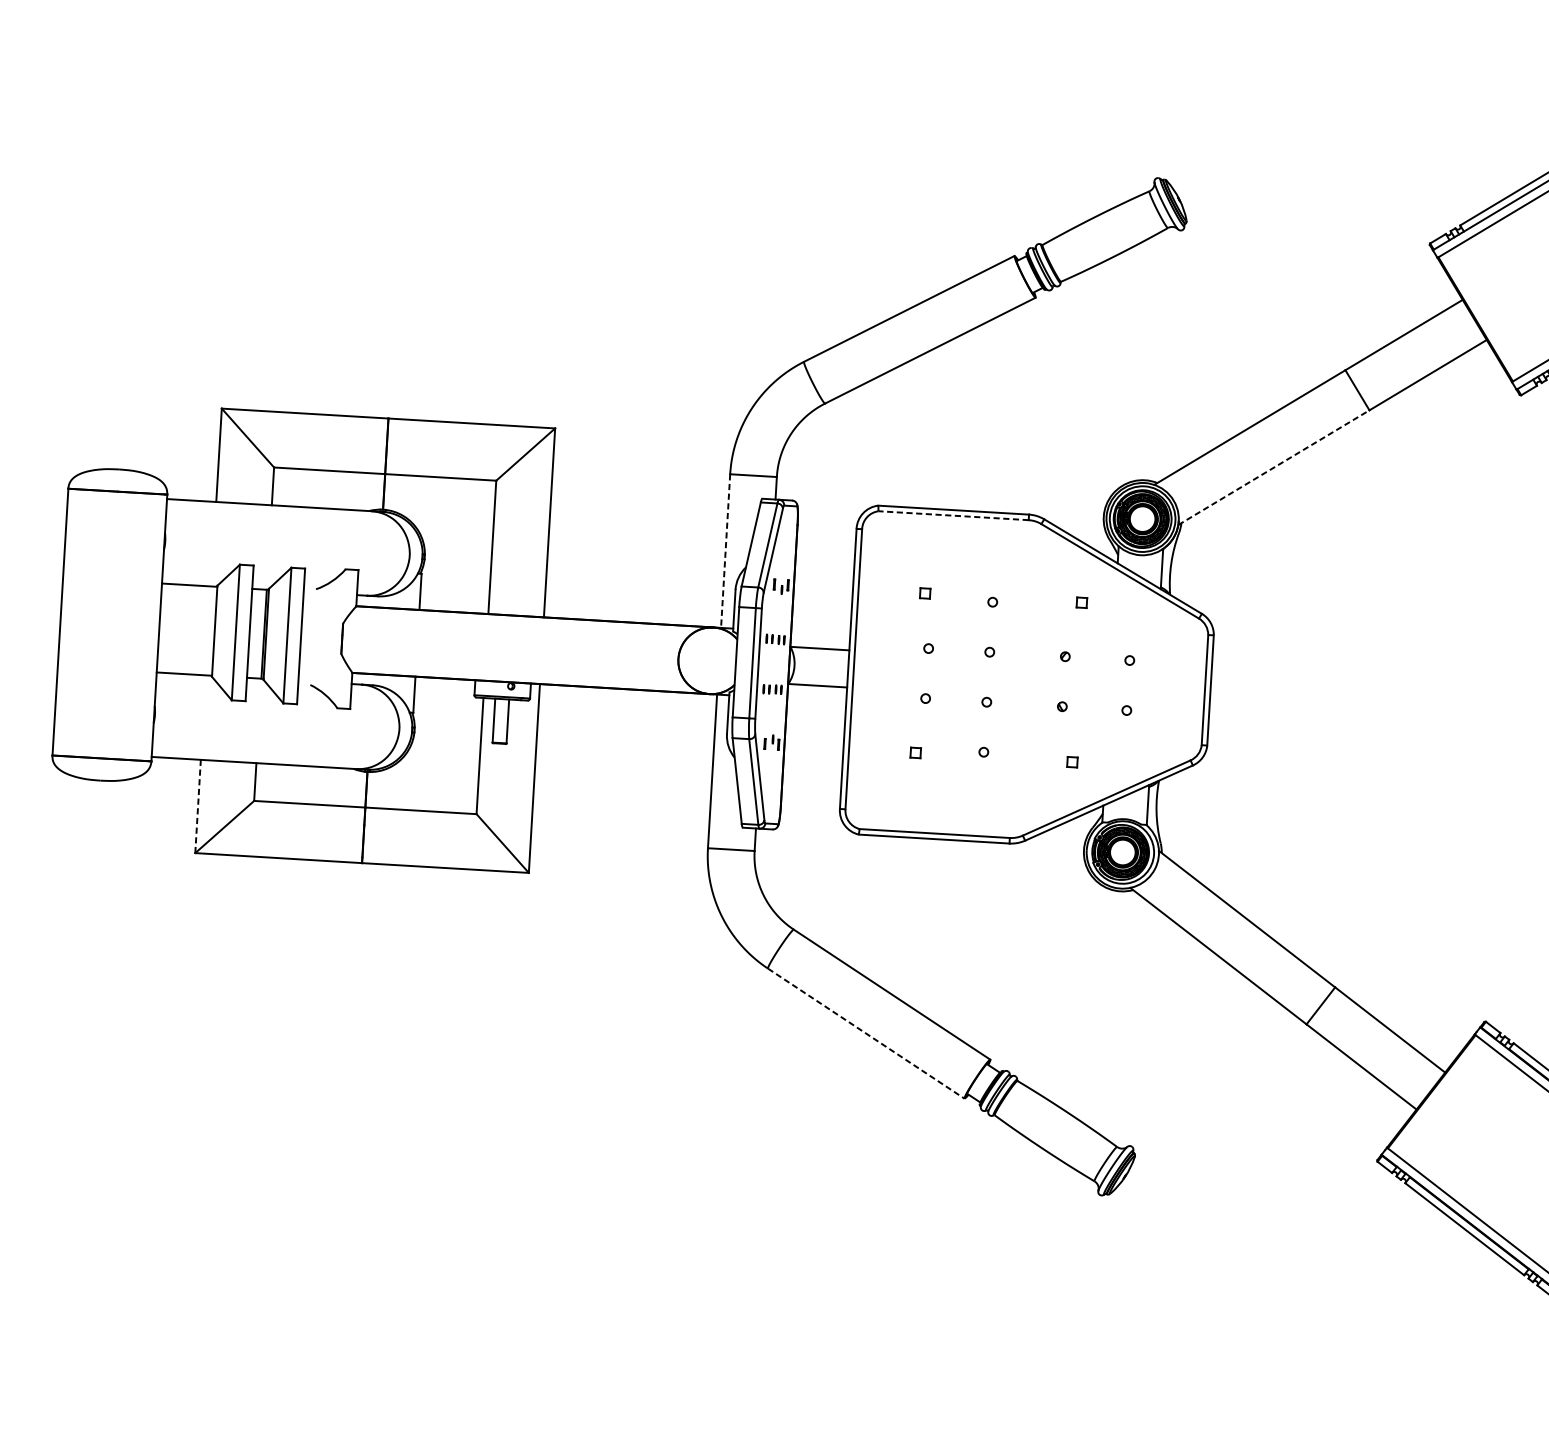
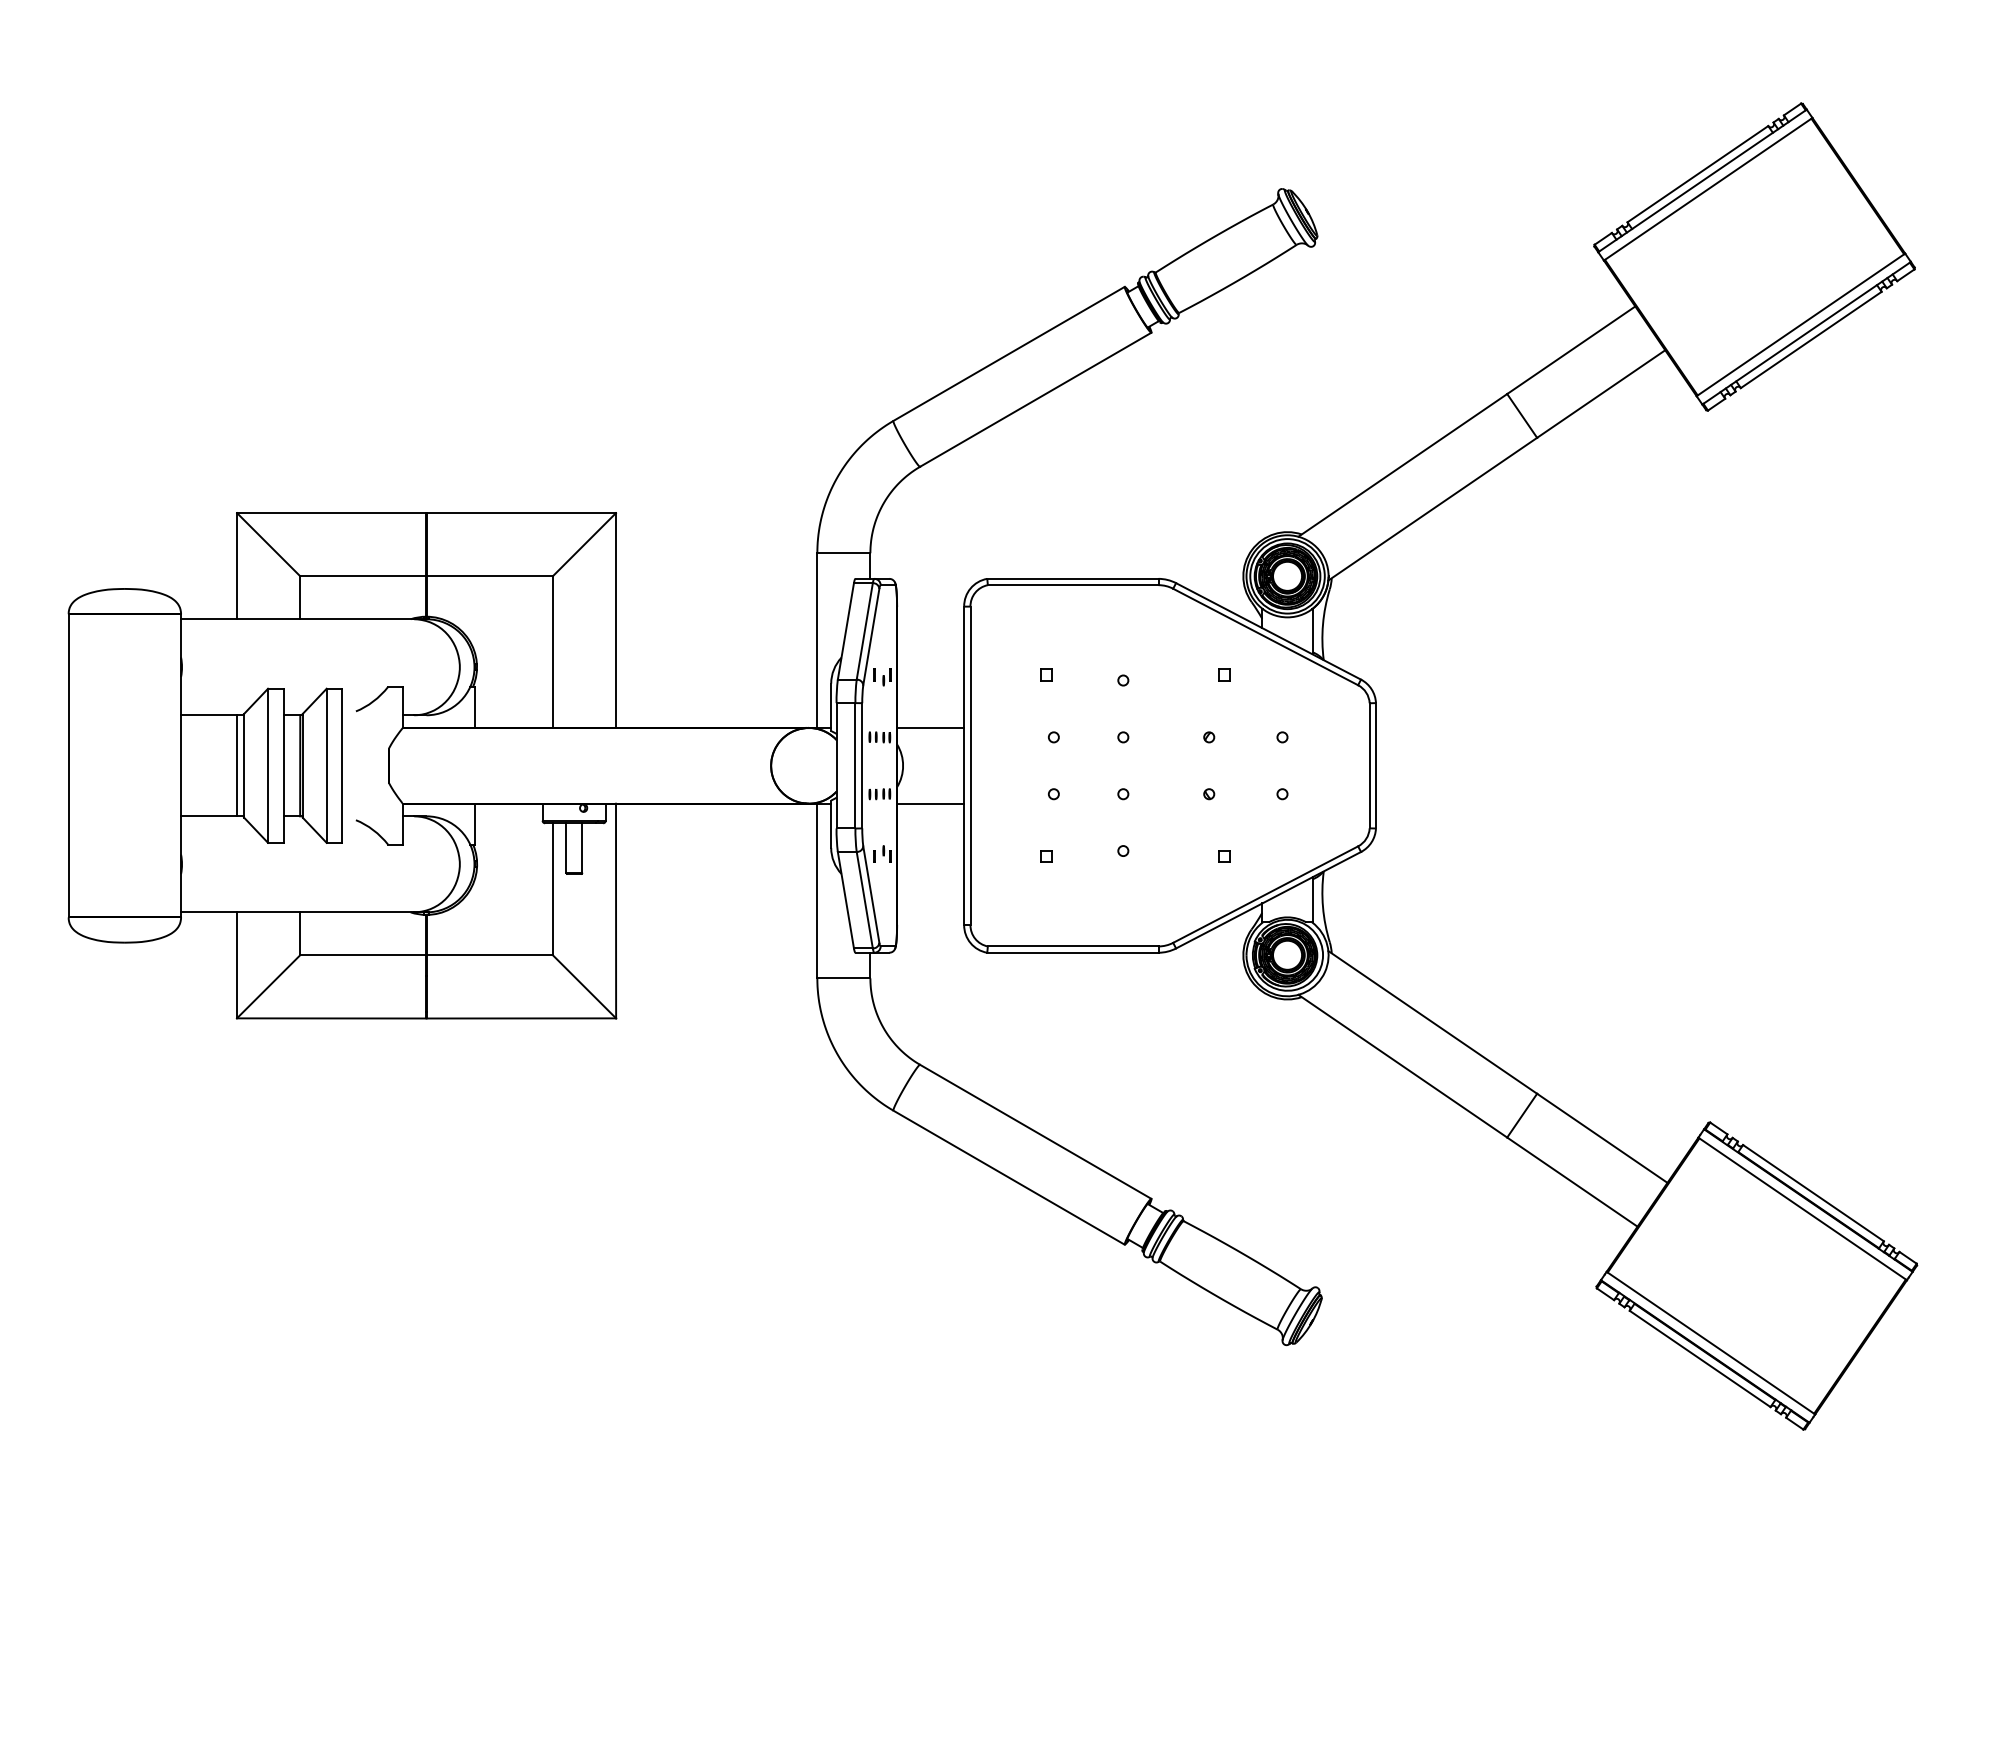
line: (1274, 467) -> (1433, 508), dashed -> solid
line: (952, 515) -> (1072, 585), dashed -> solid
line: (725, 551) -> (817, 641), dashed -> solid
line: (208, 630) -> (237, 765), added
line: (819, 648) -> (930, 803), moved
line: (817, 685) -> (930, 727), moved
line: (197, 806) -> (236, 965), dashed -> solid
line: (866, 1033) -> (1009, 1177), dashed -> solid

